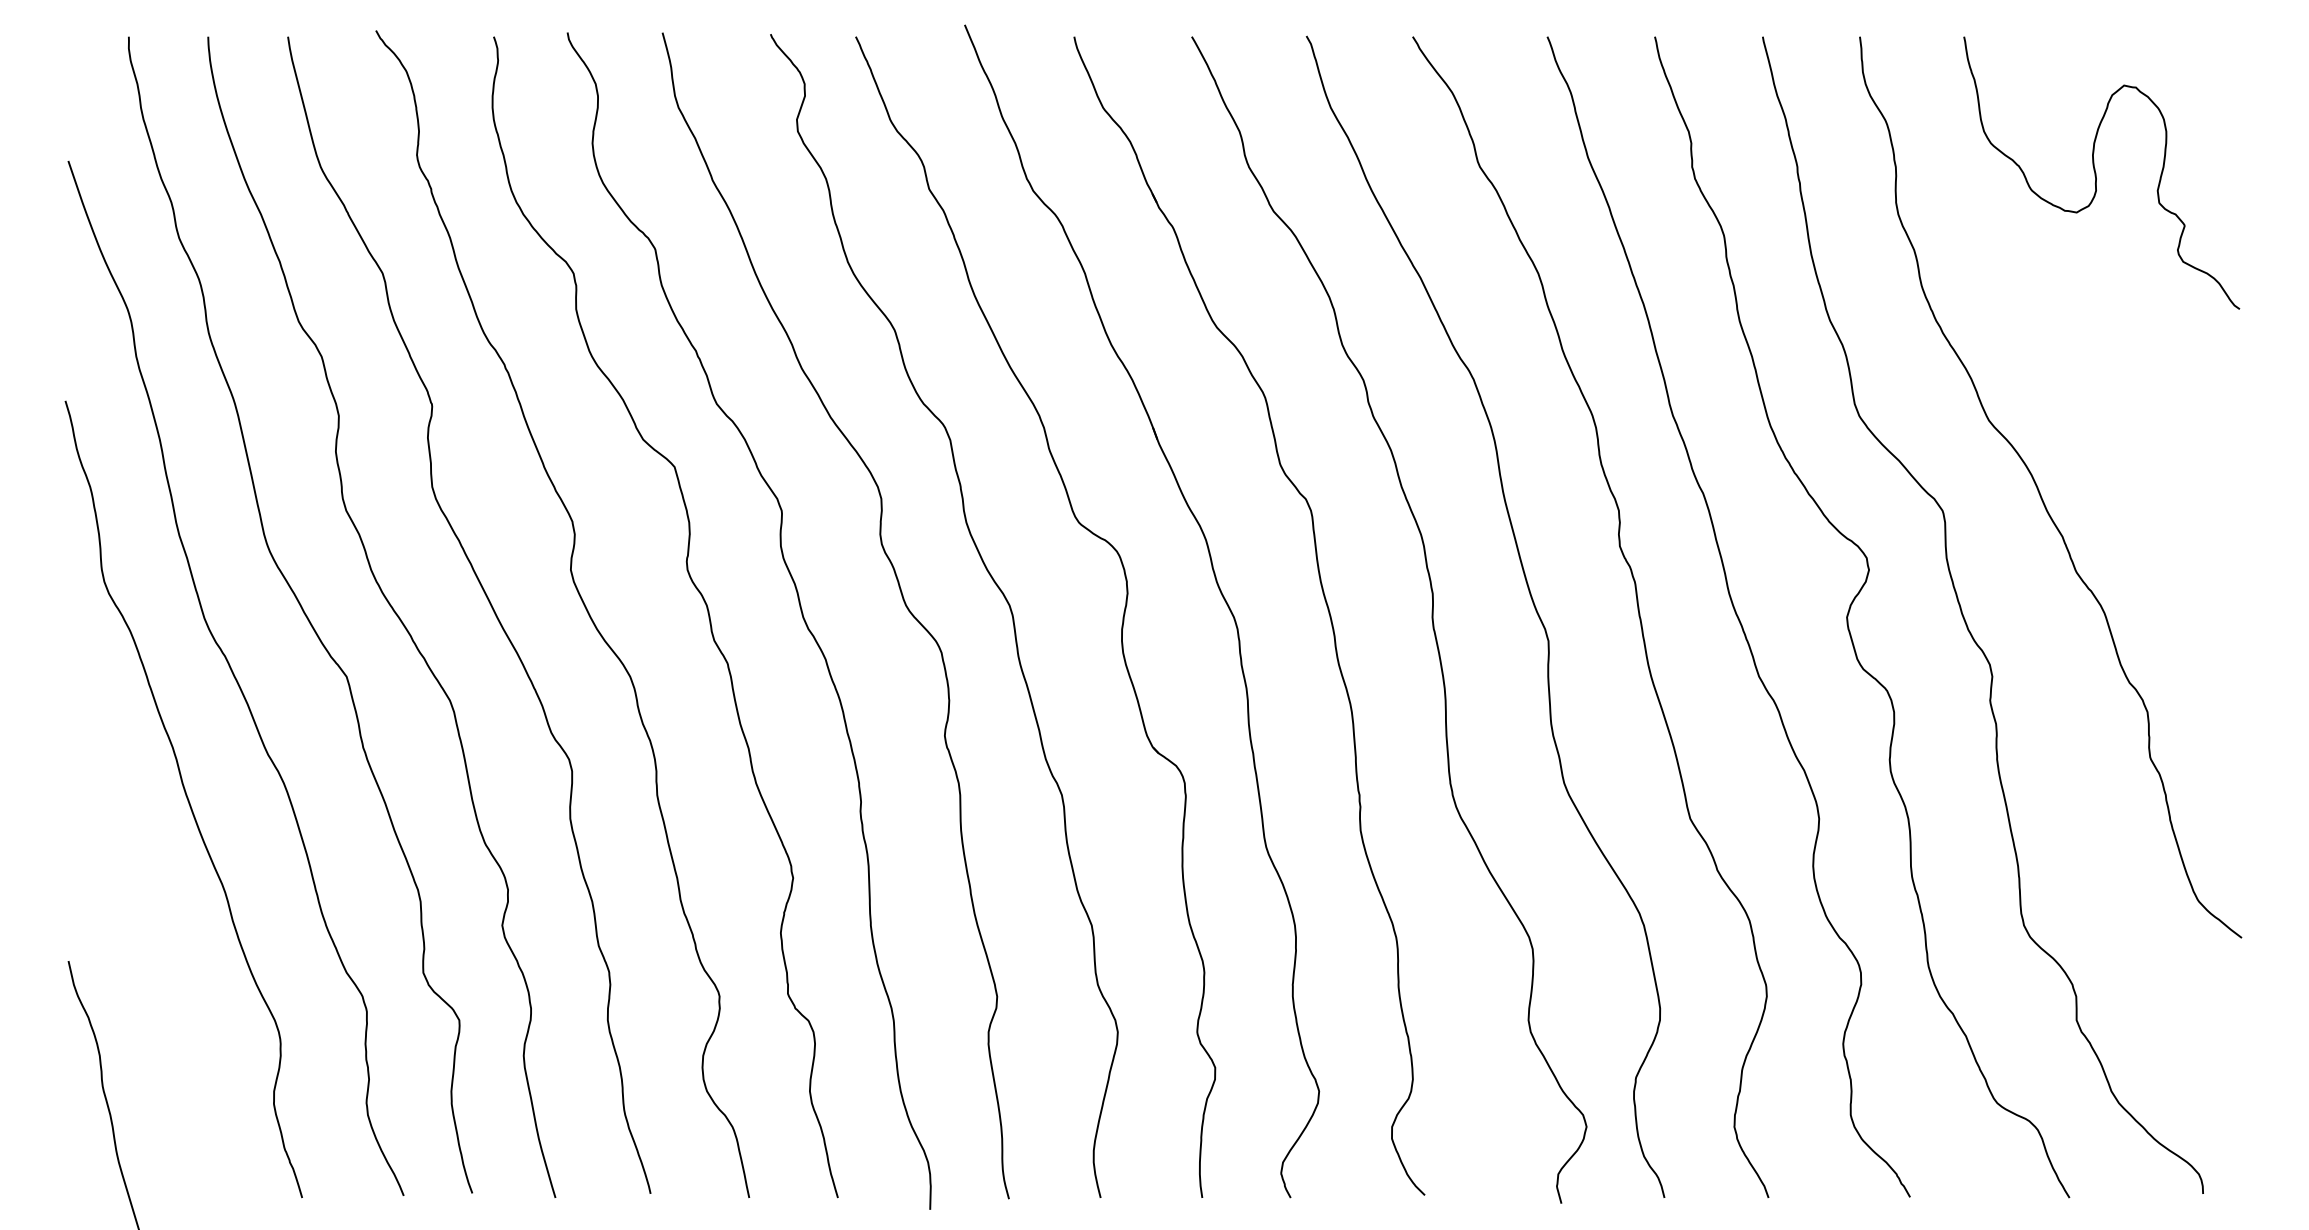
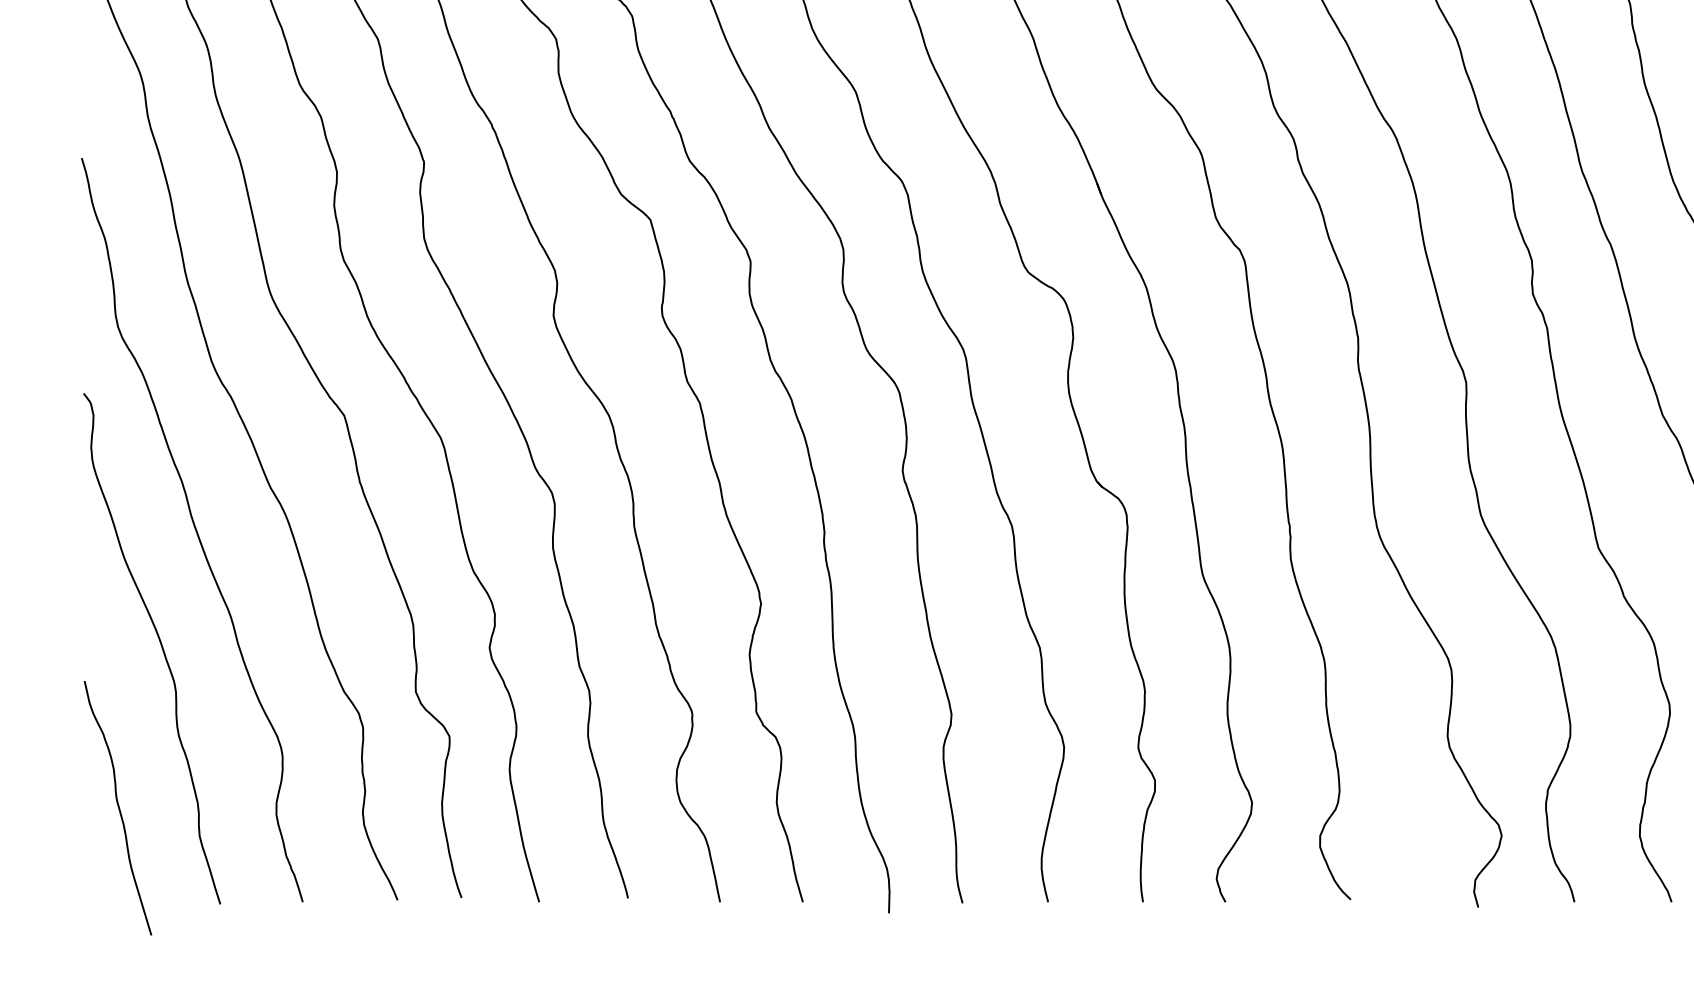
curve: (150, 924) -> (161, 646), added

